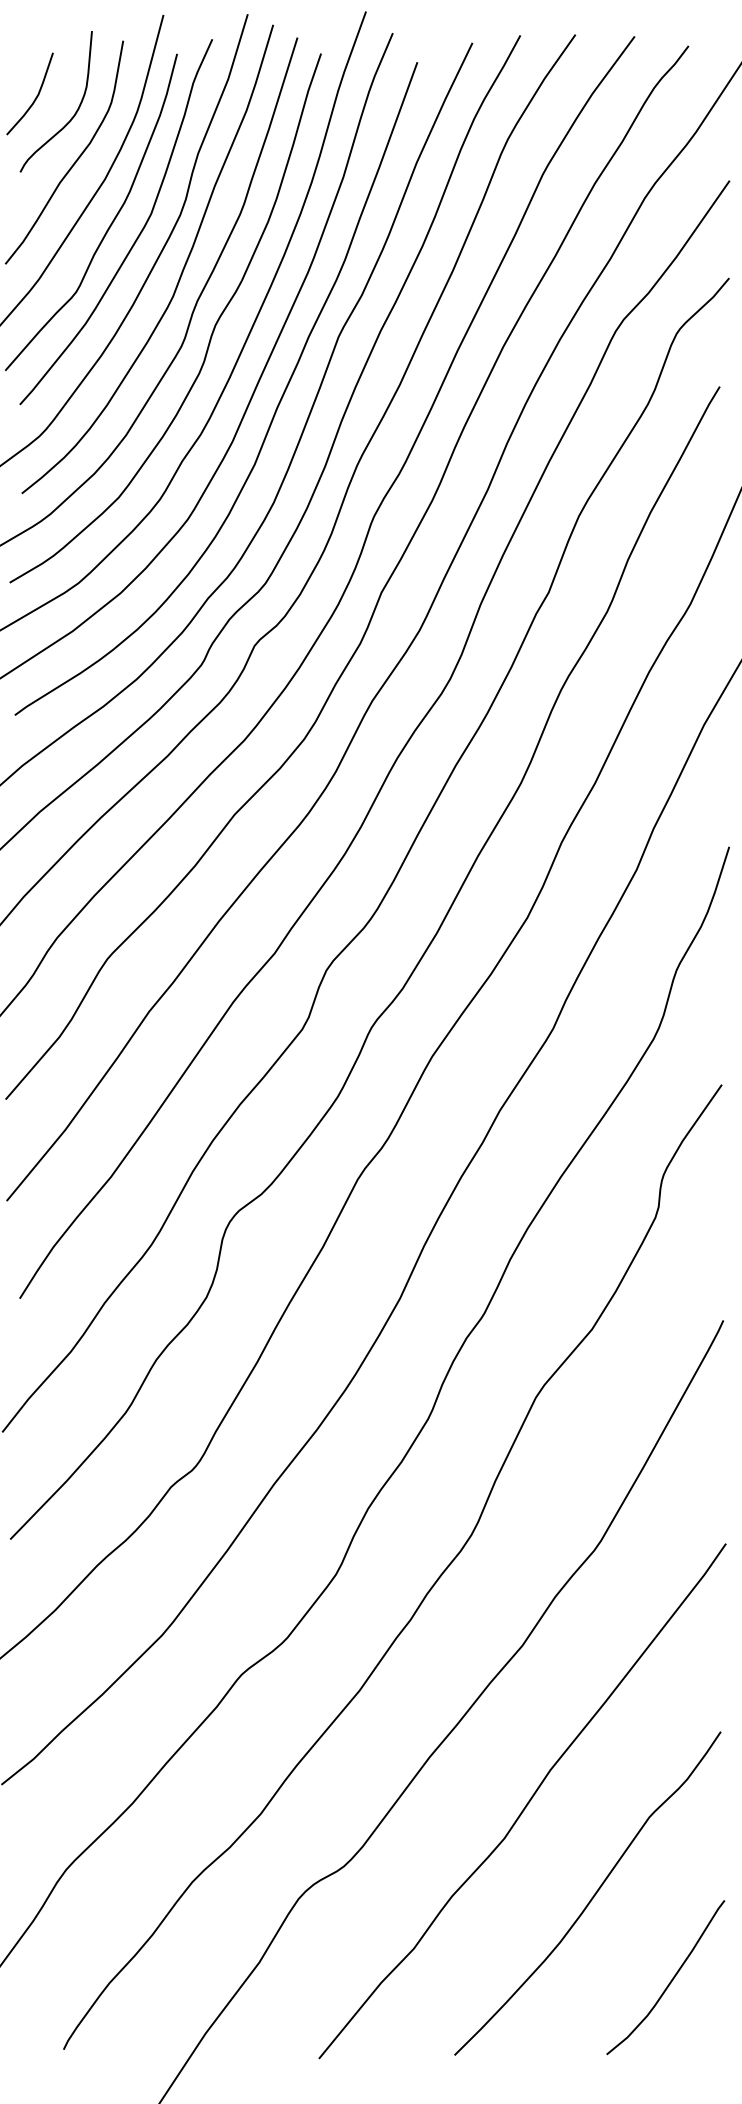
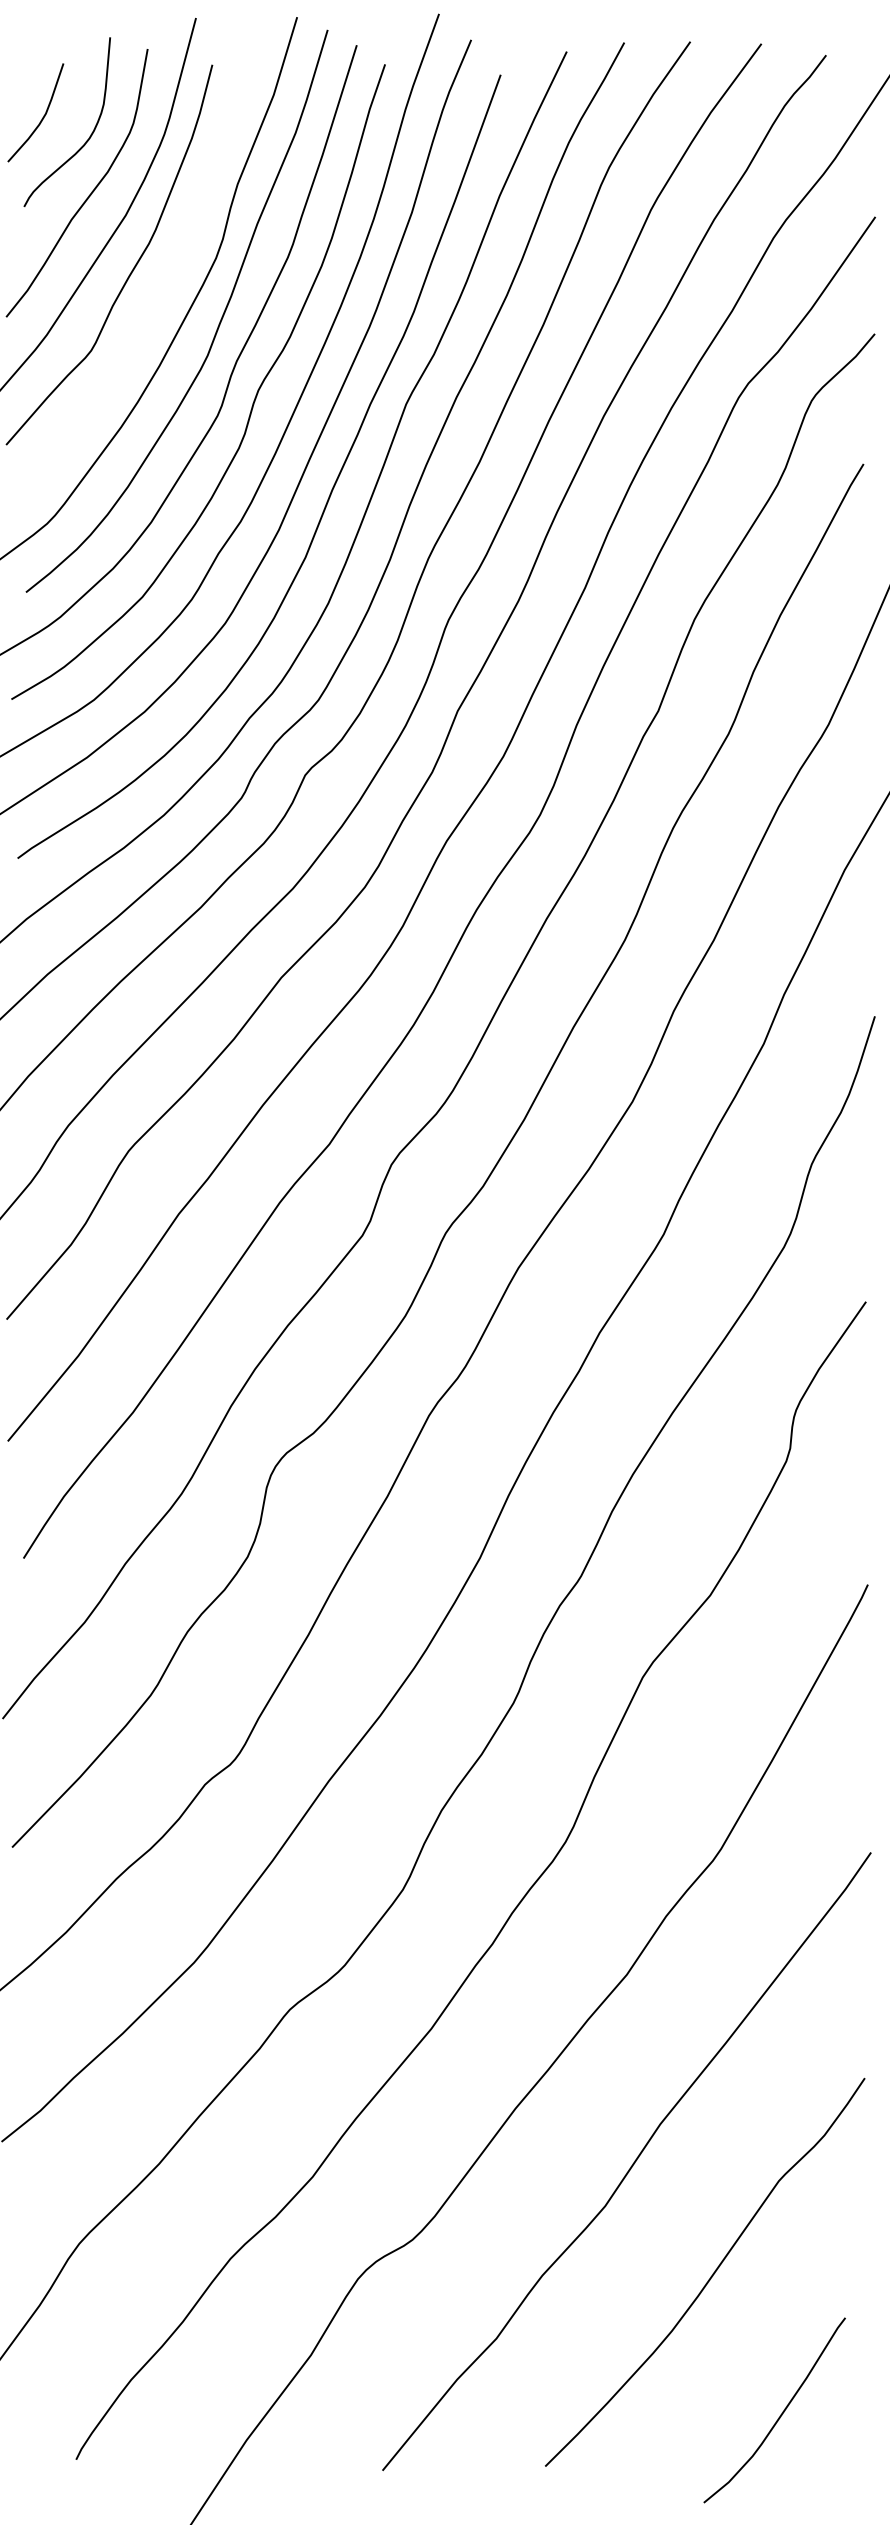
curve: (138, 234) -> (166, 281), removed
curve: (670, 1980) -> (780, 2413), moved

